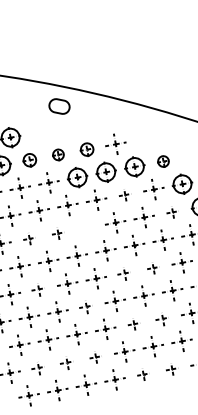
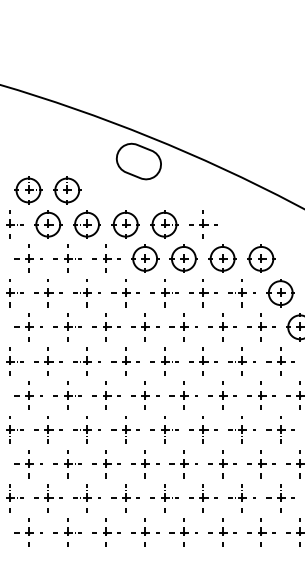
part: (59, 106) -> (138, 161), size x1.67
part: (87, 149) -> (164, 224), size x1.43
part: (58, 154) -> (125, 224), size x1.67
part: (29, 160) -> (86, 224), size x1.43
part: (163, 161) -> (261, 258), size x1.67
part: (125, 195) -> (203, 293), size x1.67
part: (172, 212) -> (261, 327), size x1.67
part: (87, 228) -> (145, 327), added
part: (58, 233) -> (106, 327), size x1.67
part: (29, 238) -> (67, 327), size x1.67
part: (153, 267) -> (222, 395), size x1.67
part: (124, 273) -> (183, 395), size x1.43
part: (38, 289) -> (67, 395), size x1.43
part: (86, 306) -> (125, 429), size x1.43
part: (162, 318) -> (222, 464), size x1.43
part: (134, 324) -> (183, 464), size x1.67
part: (95, 357) -> (125, 498), size x1.67
part: (67, 362) -> (86, 498), size x1.43
part: (38, 367) -> (48, 498), size x1.43
part: (172, 369) -> (222, 532), size x1.67
part: (143, 374) -> (183, 532), size x1.67

